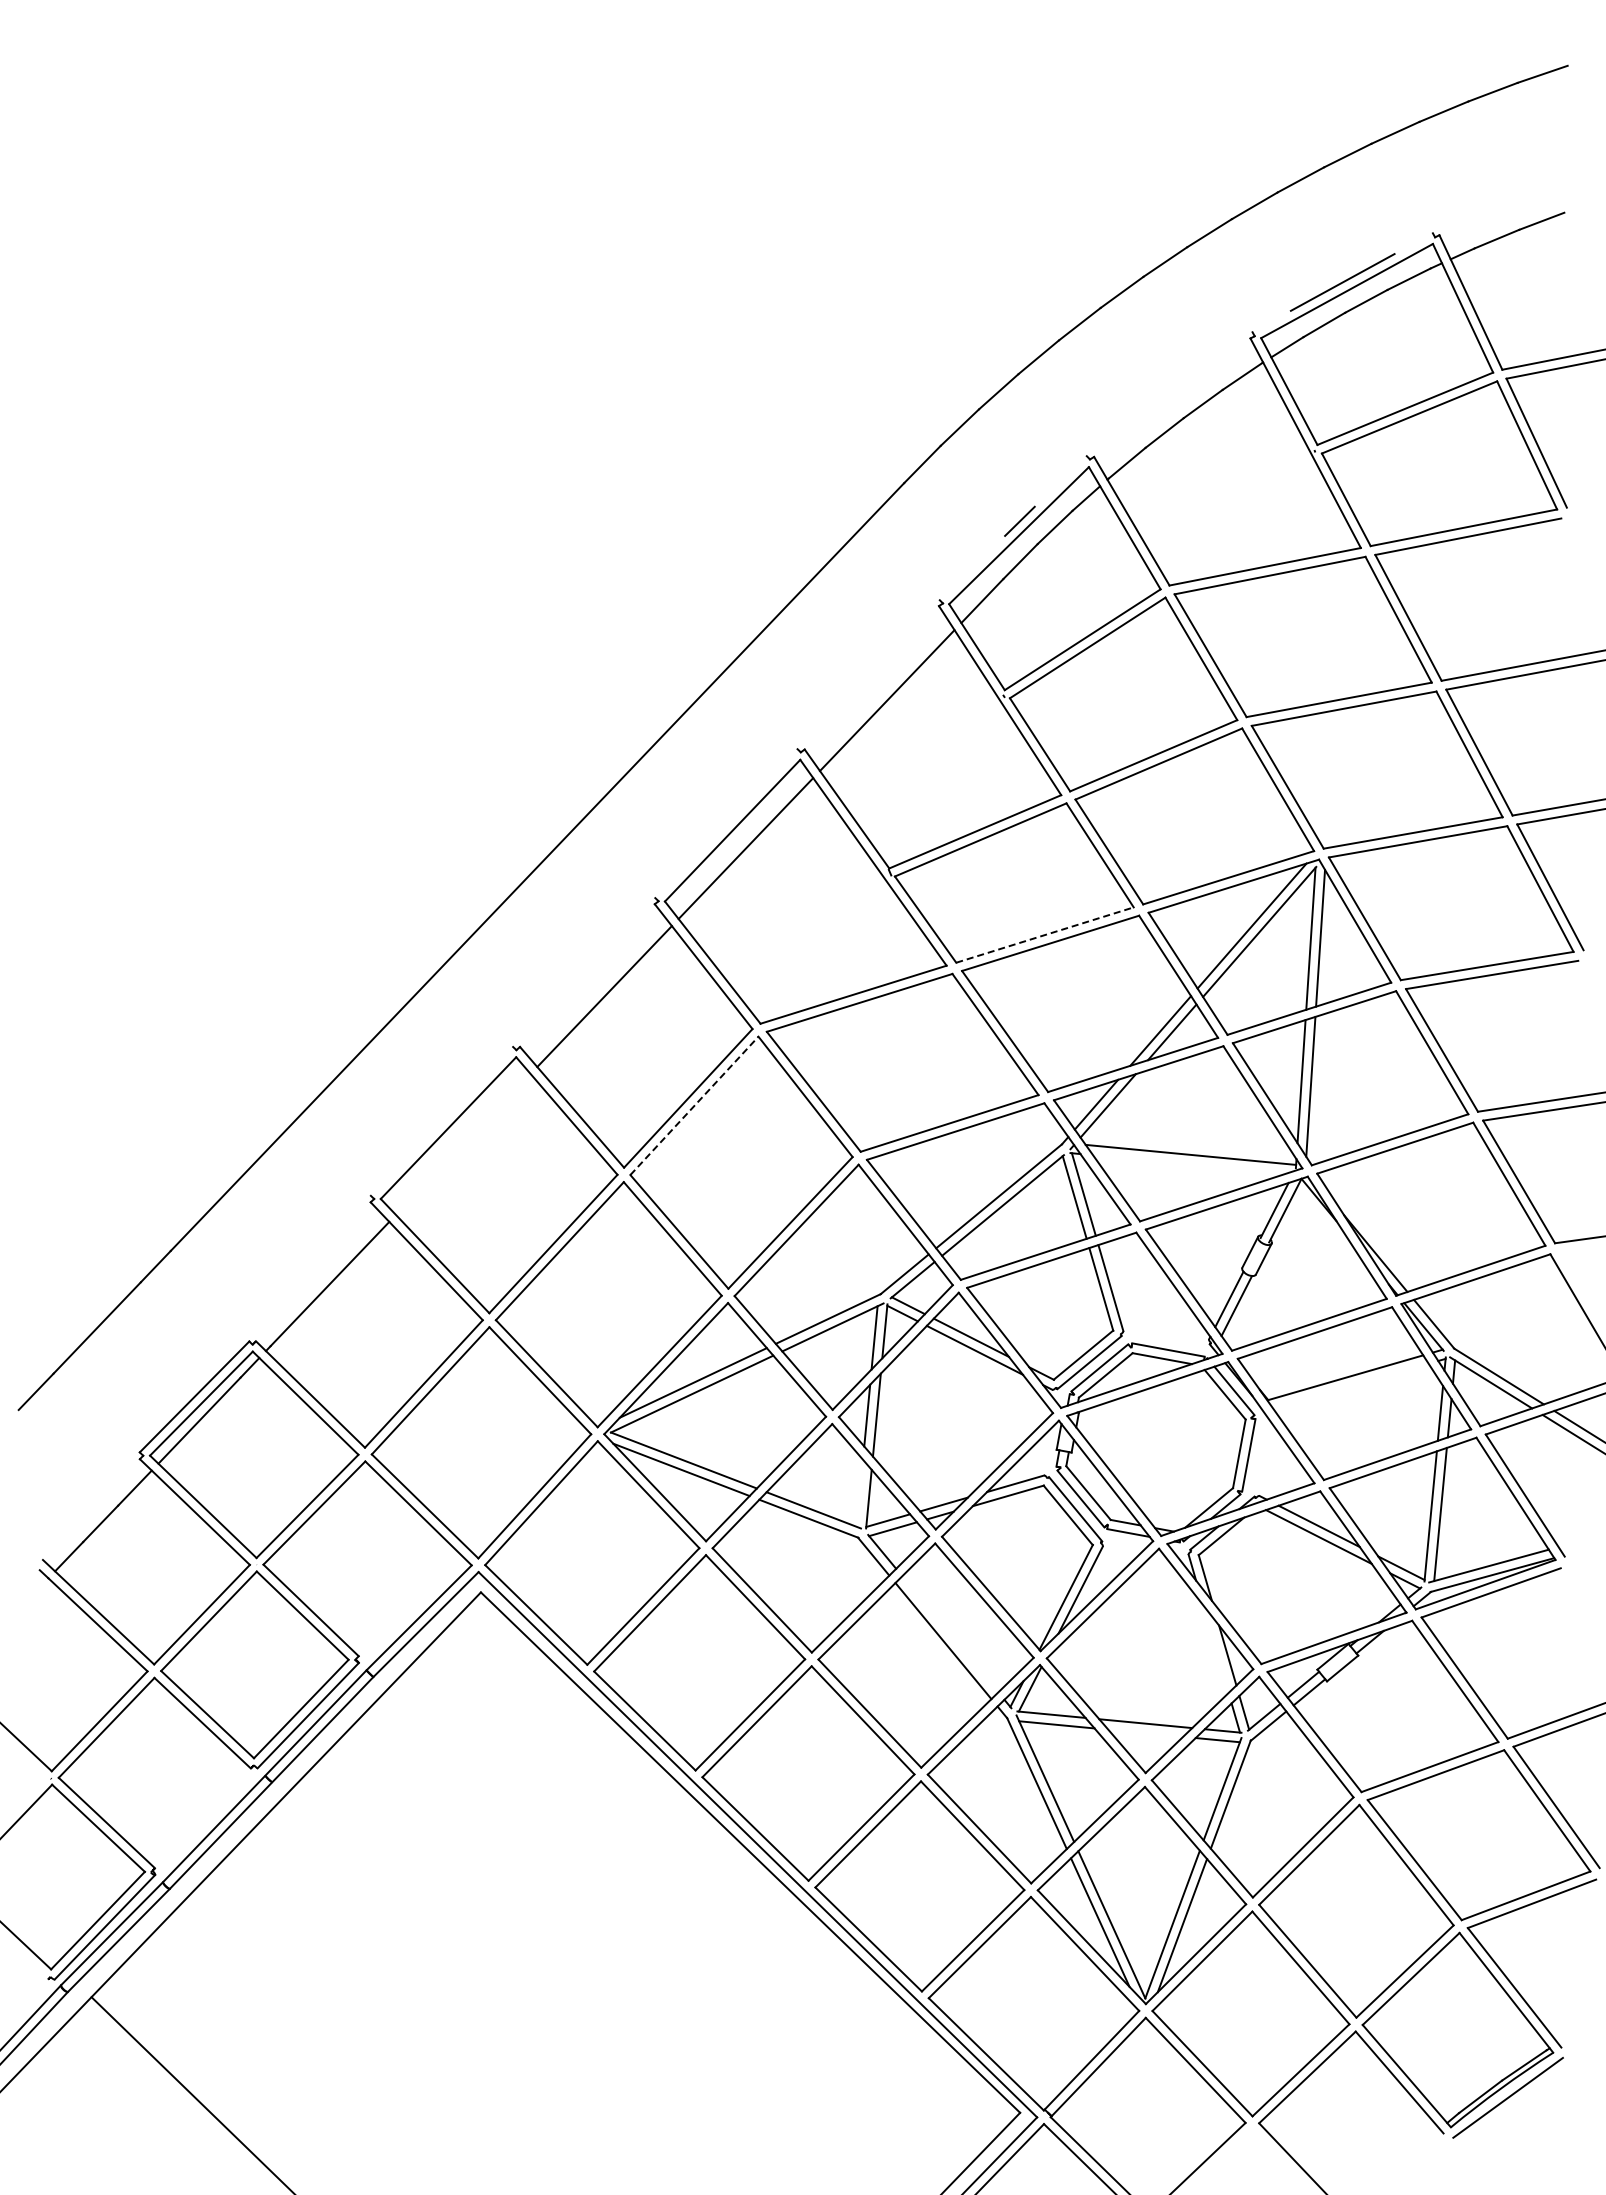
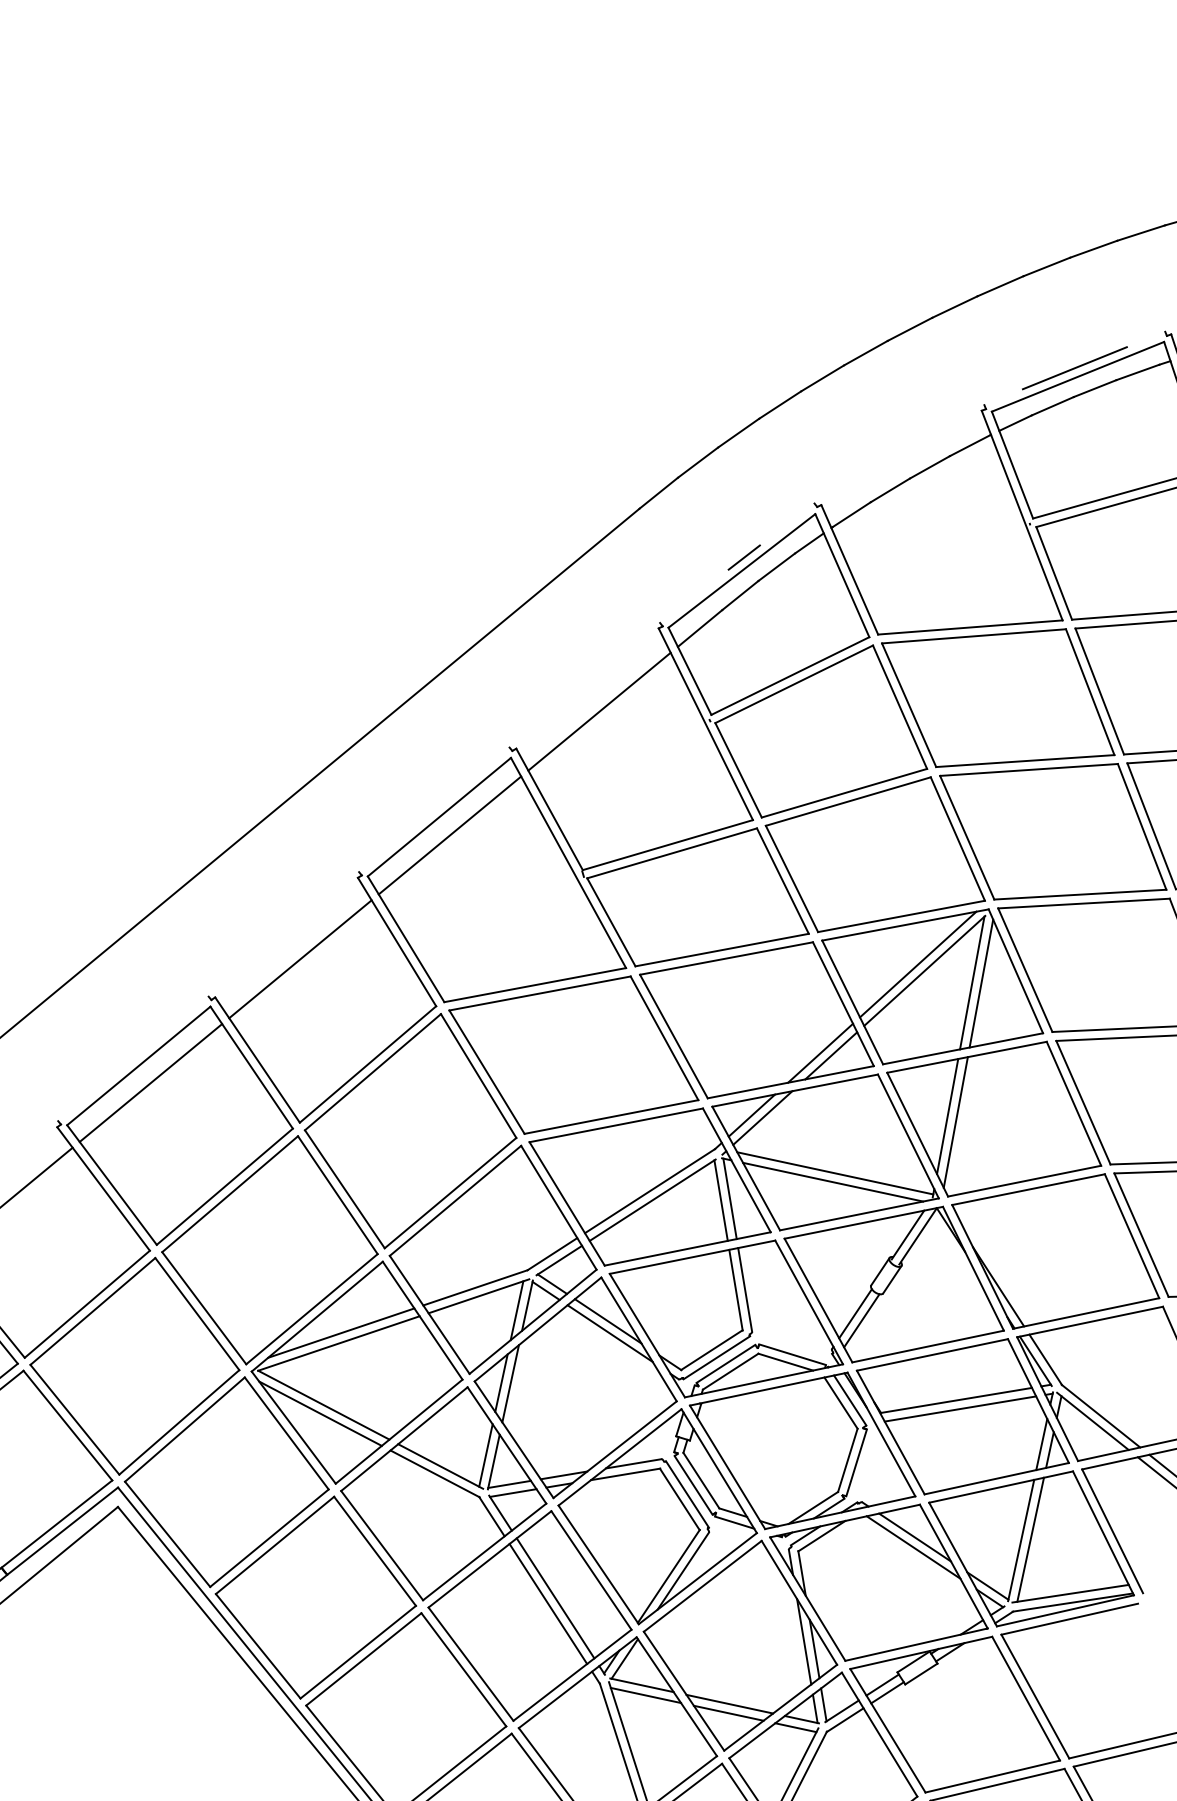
line: (1044, 935) -> (721, 950), dashed -> solid
line: (694, 1105) -> (373, 1071), dashed -> solid
line: (462, 1143) -> (150, 1081), added
line: (1189, 1164) -> (832, 1182), added
line: (1350, 1385) -> (960, 1408), added
line: (859, 1492) -> (485, 1454), added
line: (950, 1634) -> (555, 1598), added
line: (1215, 1649) -> (803, 1642), added
line: (1145, 1732) -> (728, 1712), added

